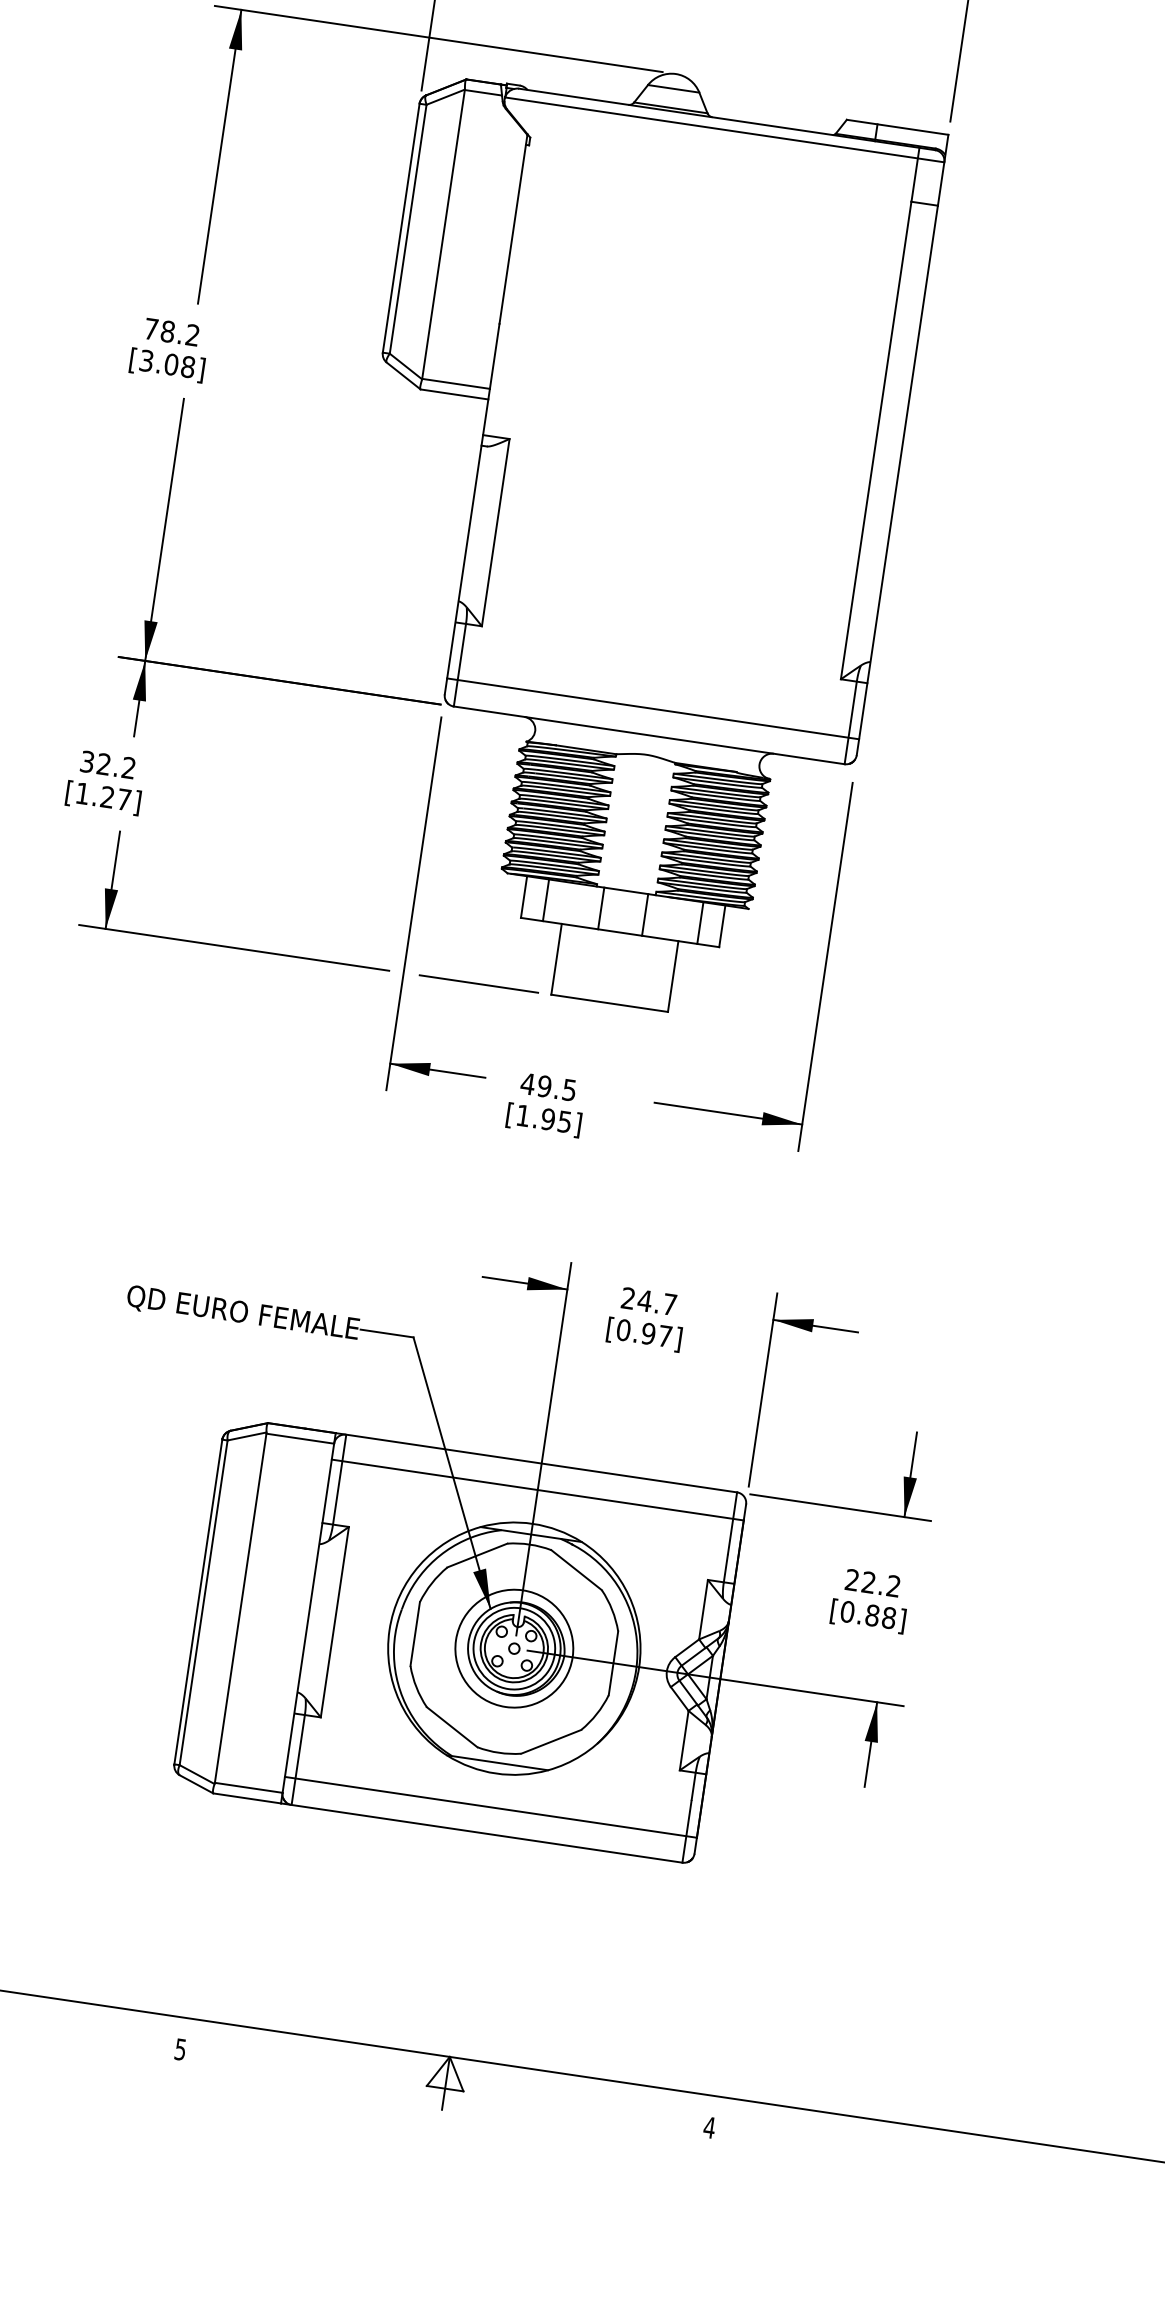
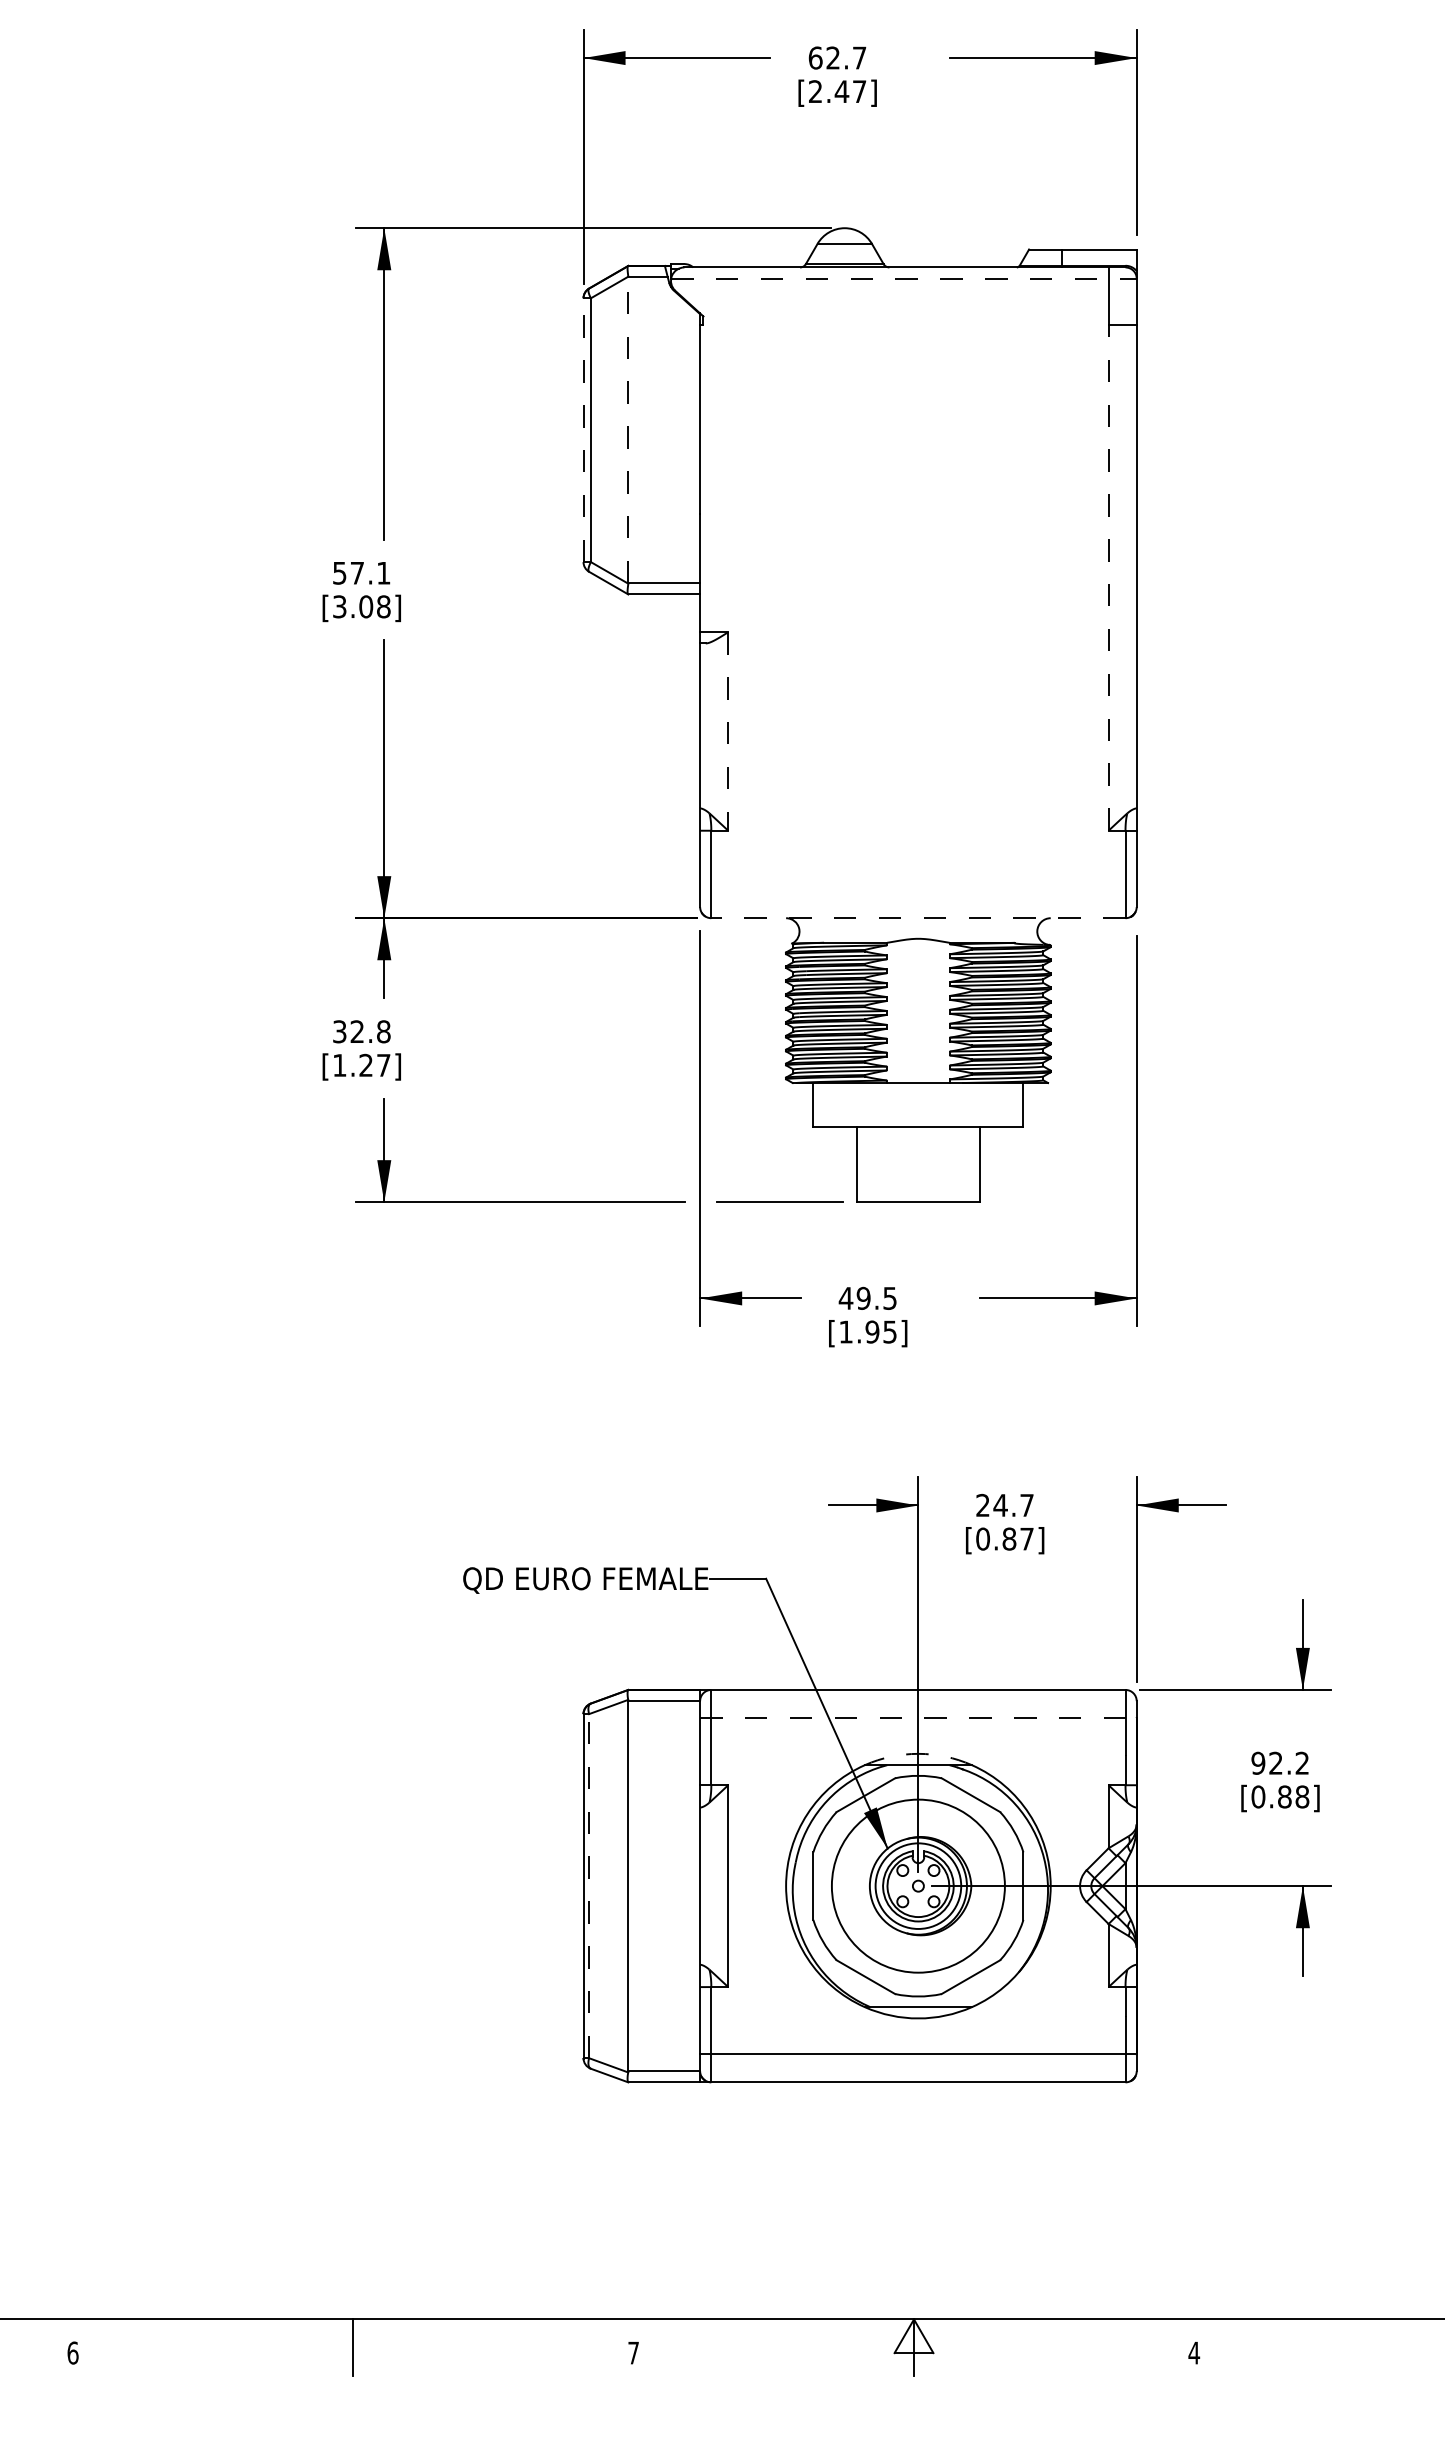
line: (724, 129) -> (903, 278), solid -> dashed
line: (401, 228) -> (583, 430), solid -> dashed
line: (443, 233) -> (628, 429), solid -> dashed
text: (171, 331) -> (361, 572), 78.2 -> 57.1
line: (876, 440) -> (1108, 577), solid -> dashed
line: (496, 532) -> (728, 731), solid -> dashed
line: (653, 709) -> (918, 890), removed
line: (648, 735) -> (917, 918), solid -> dashed
text: (128, 767) -> (383, 1031), 32.2 -> 32.8
line: (545, 900) -> (836, 1105), removed
line: (601, 908) -> (895, 1105), removed
line: (644, 915) -> (941, 1105), removed
line: (700, 923) -> (1000, 1105), removed
text: (648, 1333) -> (1009, 1538), [0.97] -> [0.87]
line: (537, 1490) -> (918, 1718), solid -> dashed
arc: (532, 1523) -> (918, 1753), solid -> dashed
text: (852, 1579) -> (1258, 1762), 22.2 -> 92.2
line: (204, 1602) -> (589, 1885), solid -> dashed
circle: (514, 1648) -> (918, 1885), size x1.4
text: (180, 2049) -> (633, 2352), 5 -> 7

